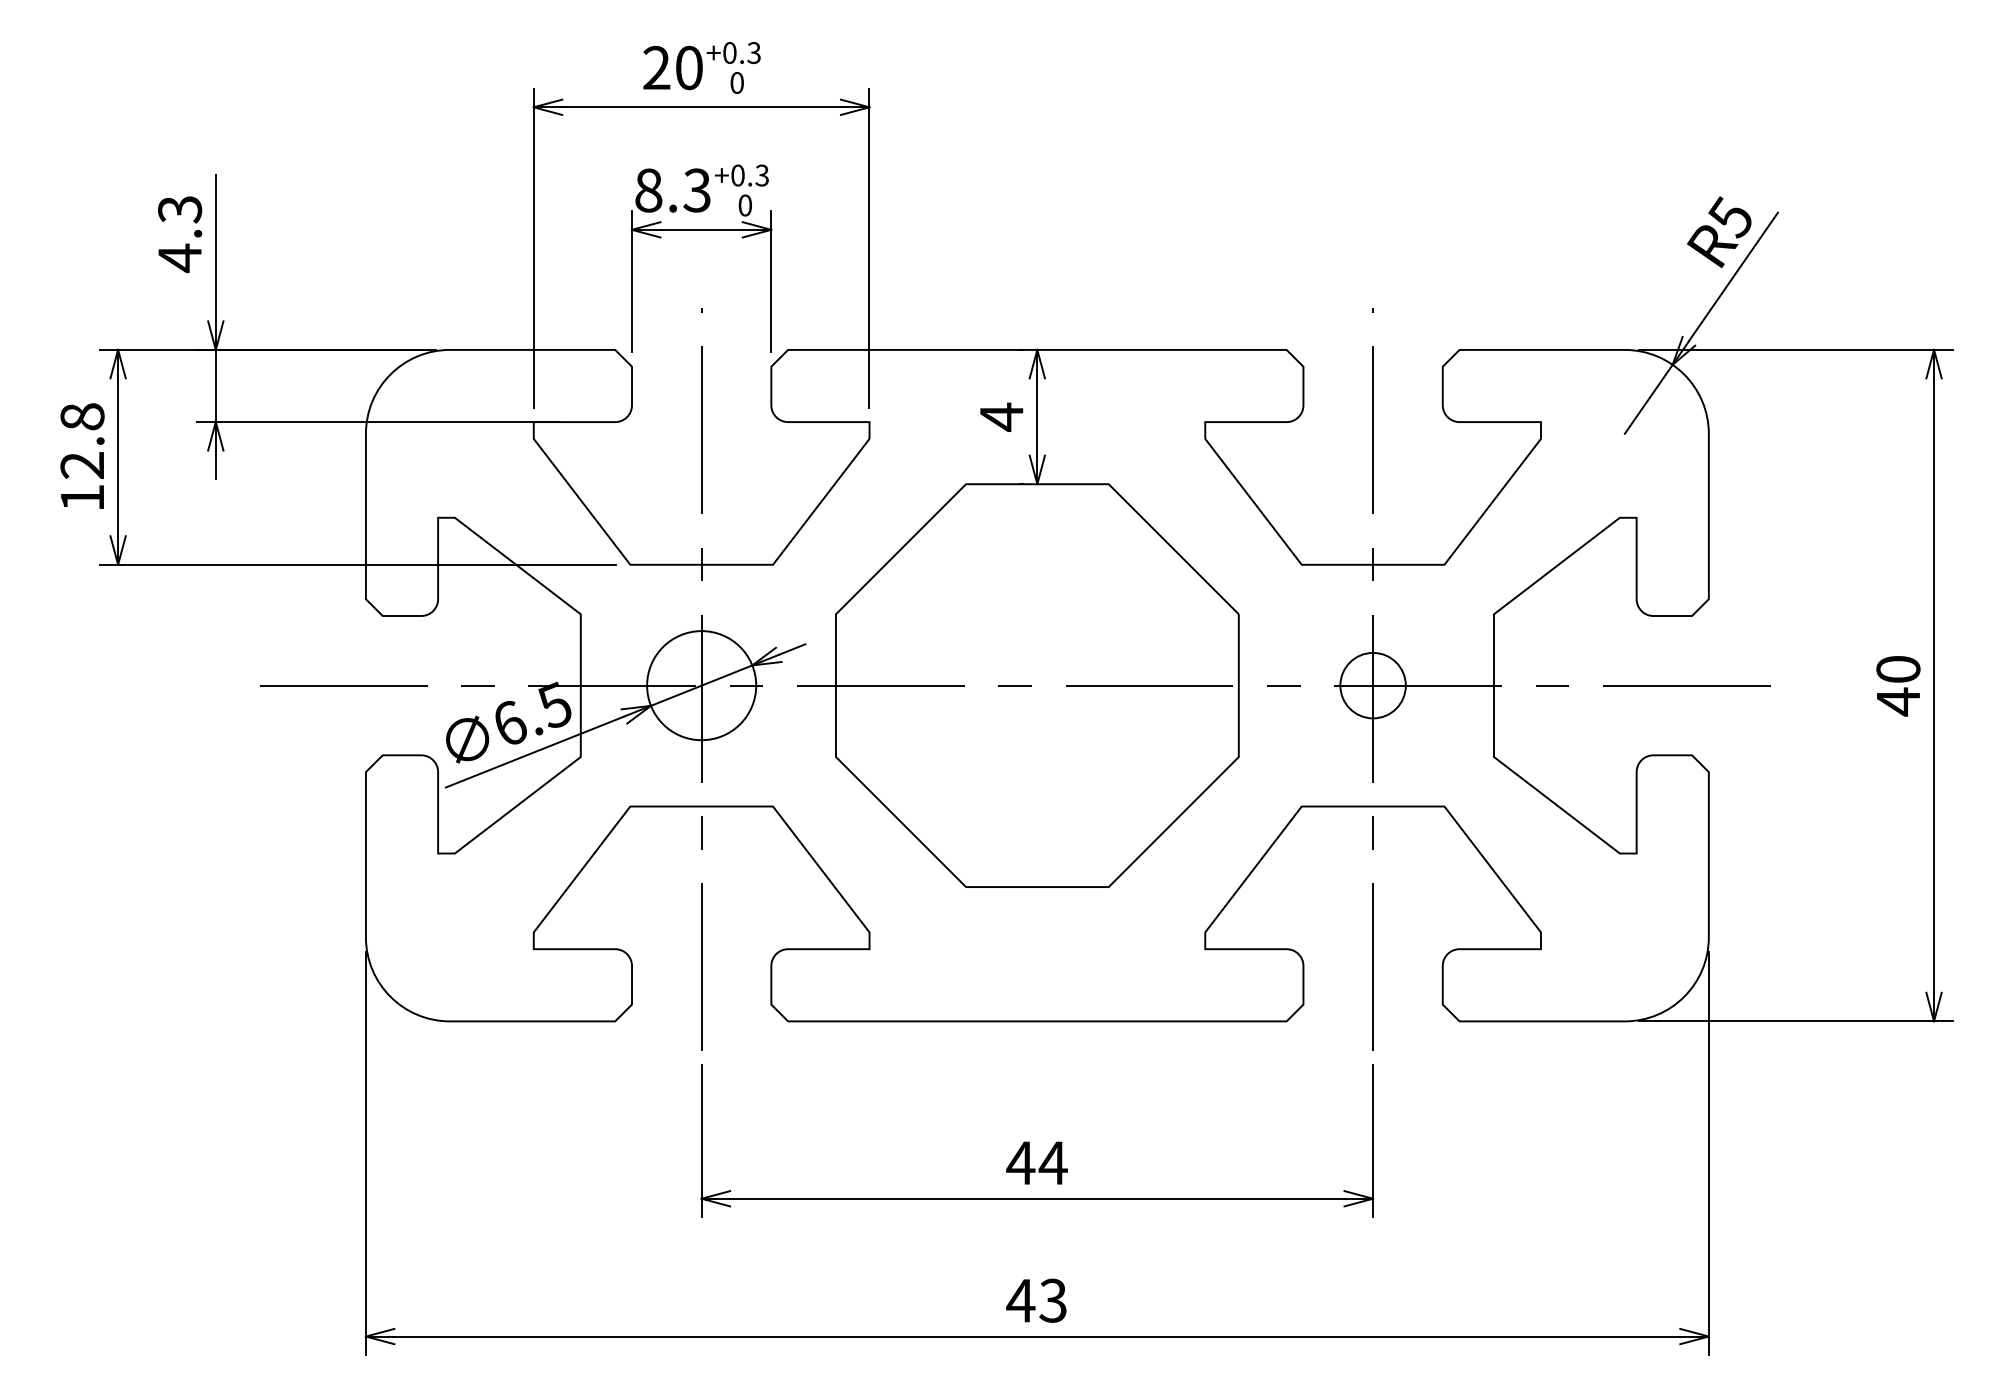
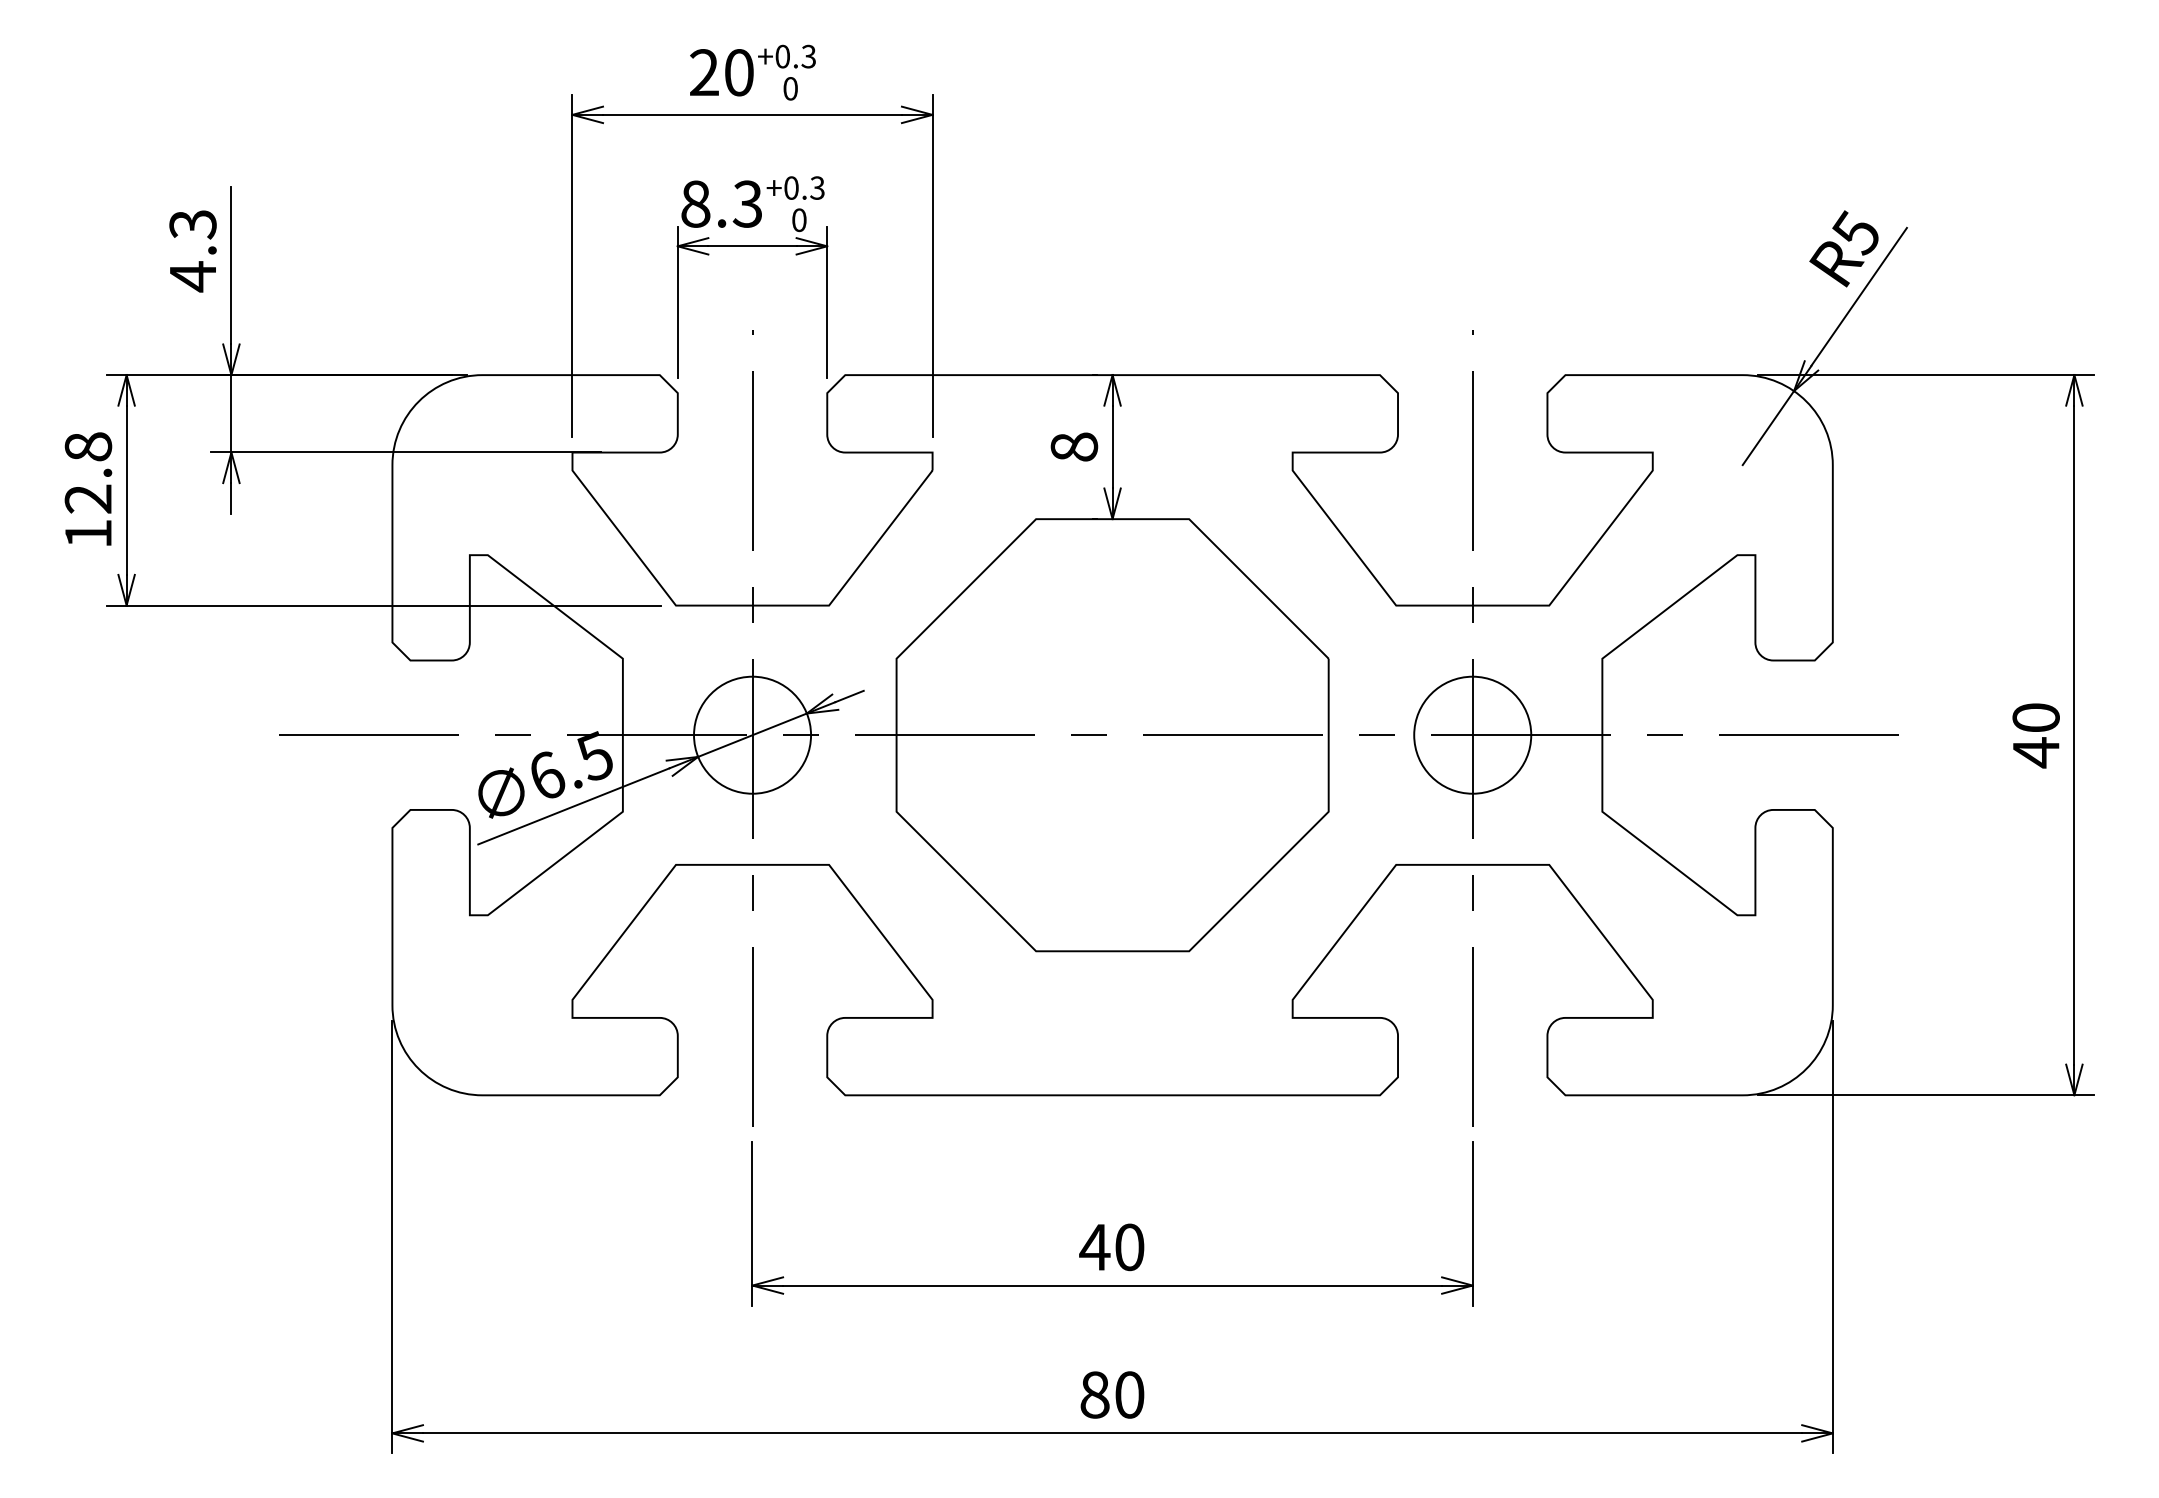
text: (1001, 416) -> (1074, 446), 4 -> 8
circle: (1372, 685) -> (1472, 735), size x1.67
text: (1052, 1163) -> (1128, 1247), 44 -> 40
text: (1036, 1300) -> (1111, 1394), 43 -> 80

